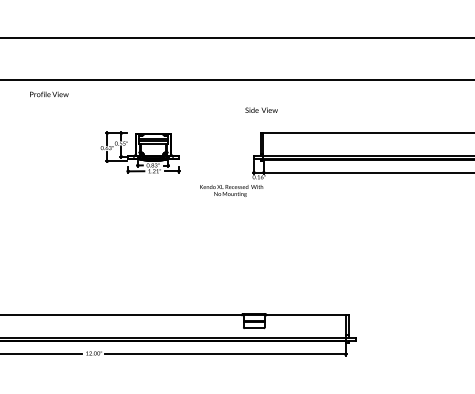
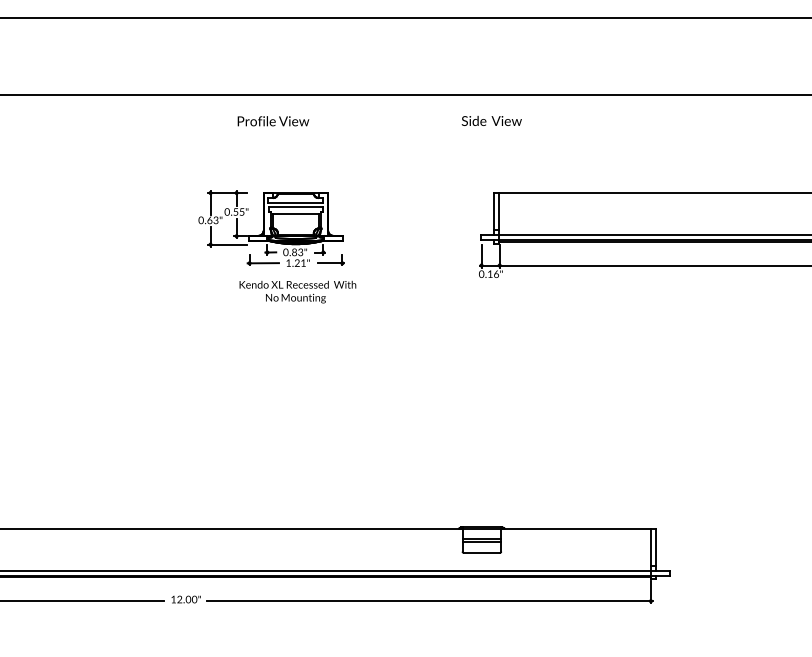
text: (49, 94) -> (273, 121), moved
text: (261, 109) -> (491, 119), moved
text: (231, 190) -> (297, 291), moved

